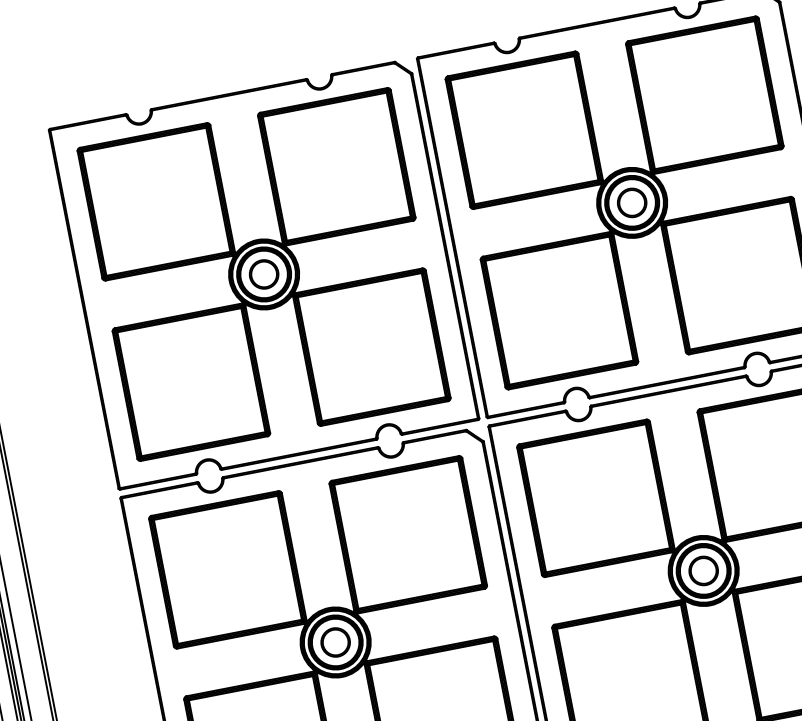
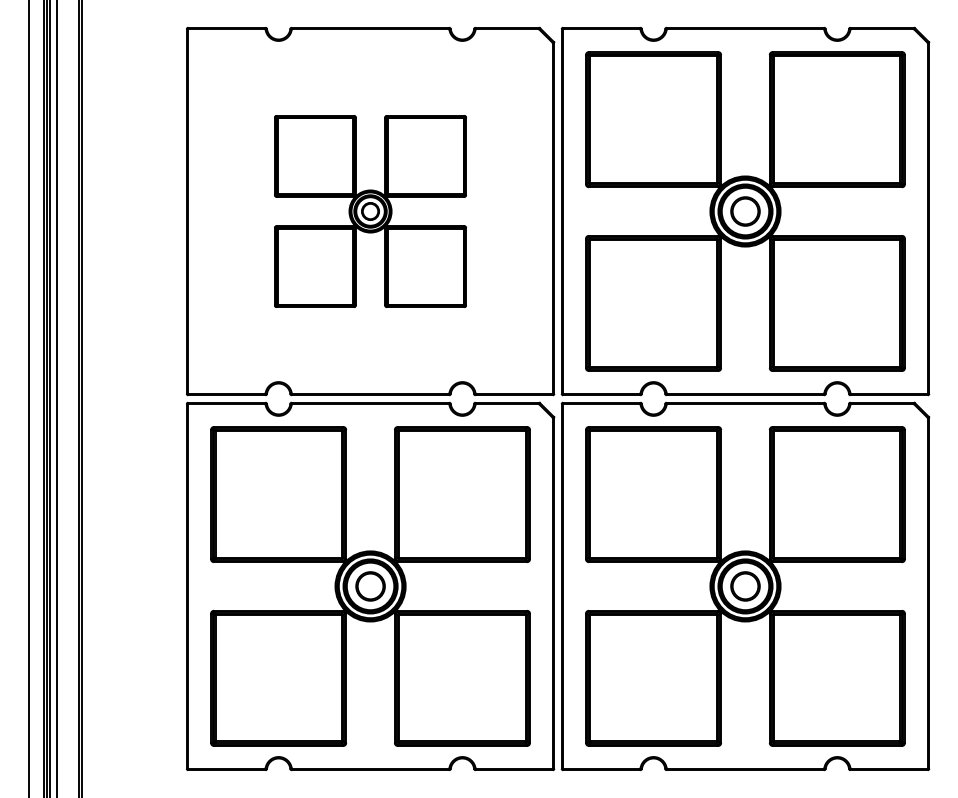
part: (264, 274) -> (370, 211), size x0.6

